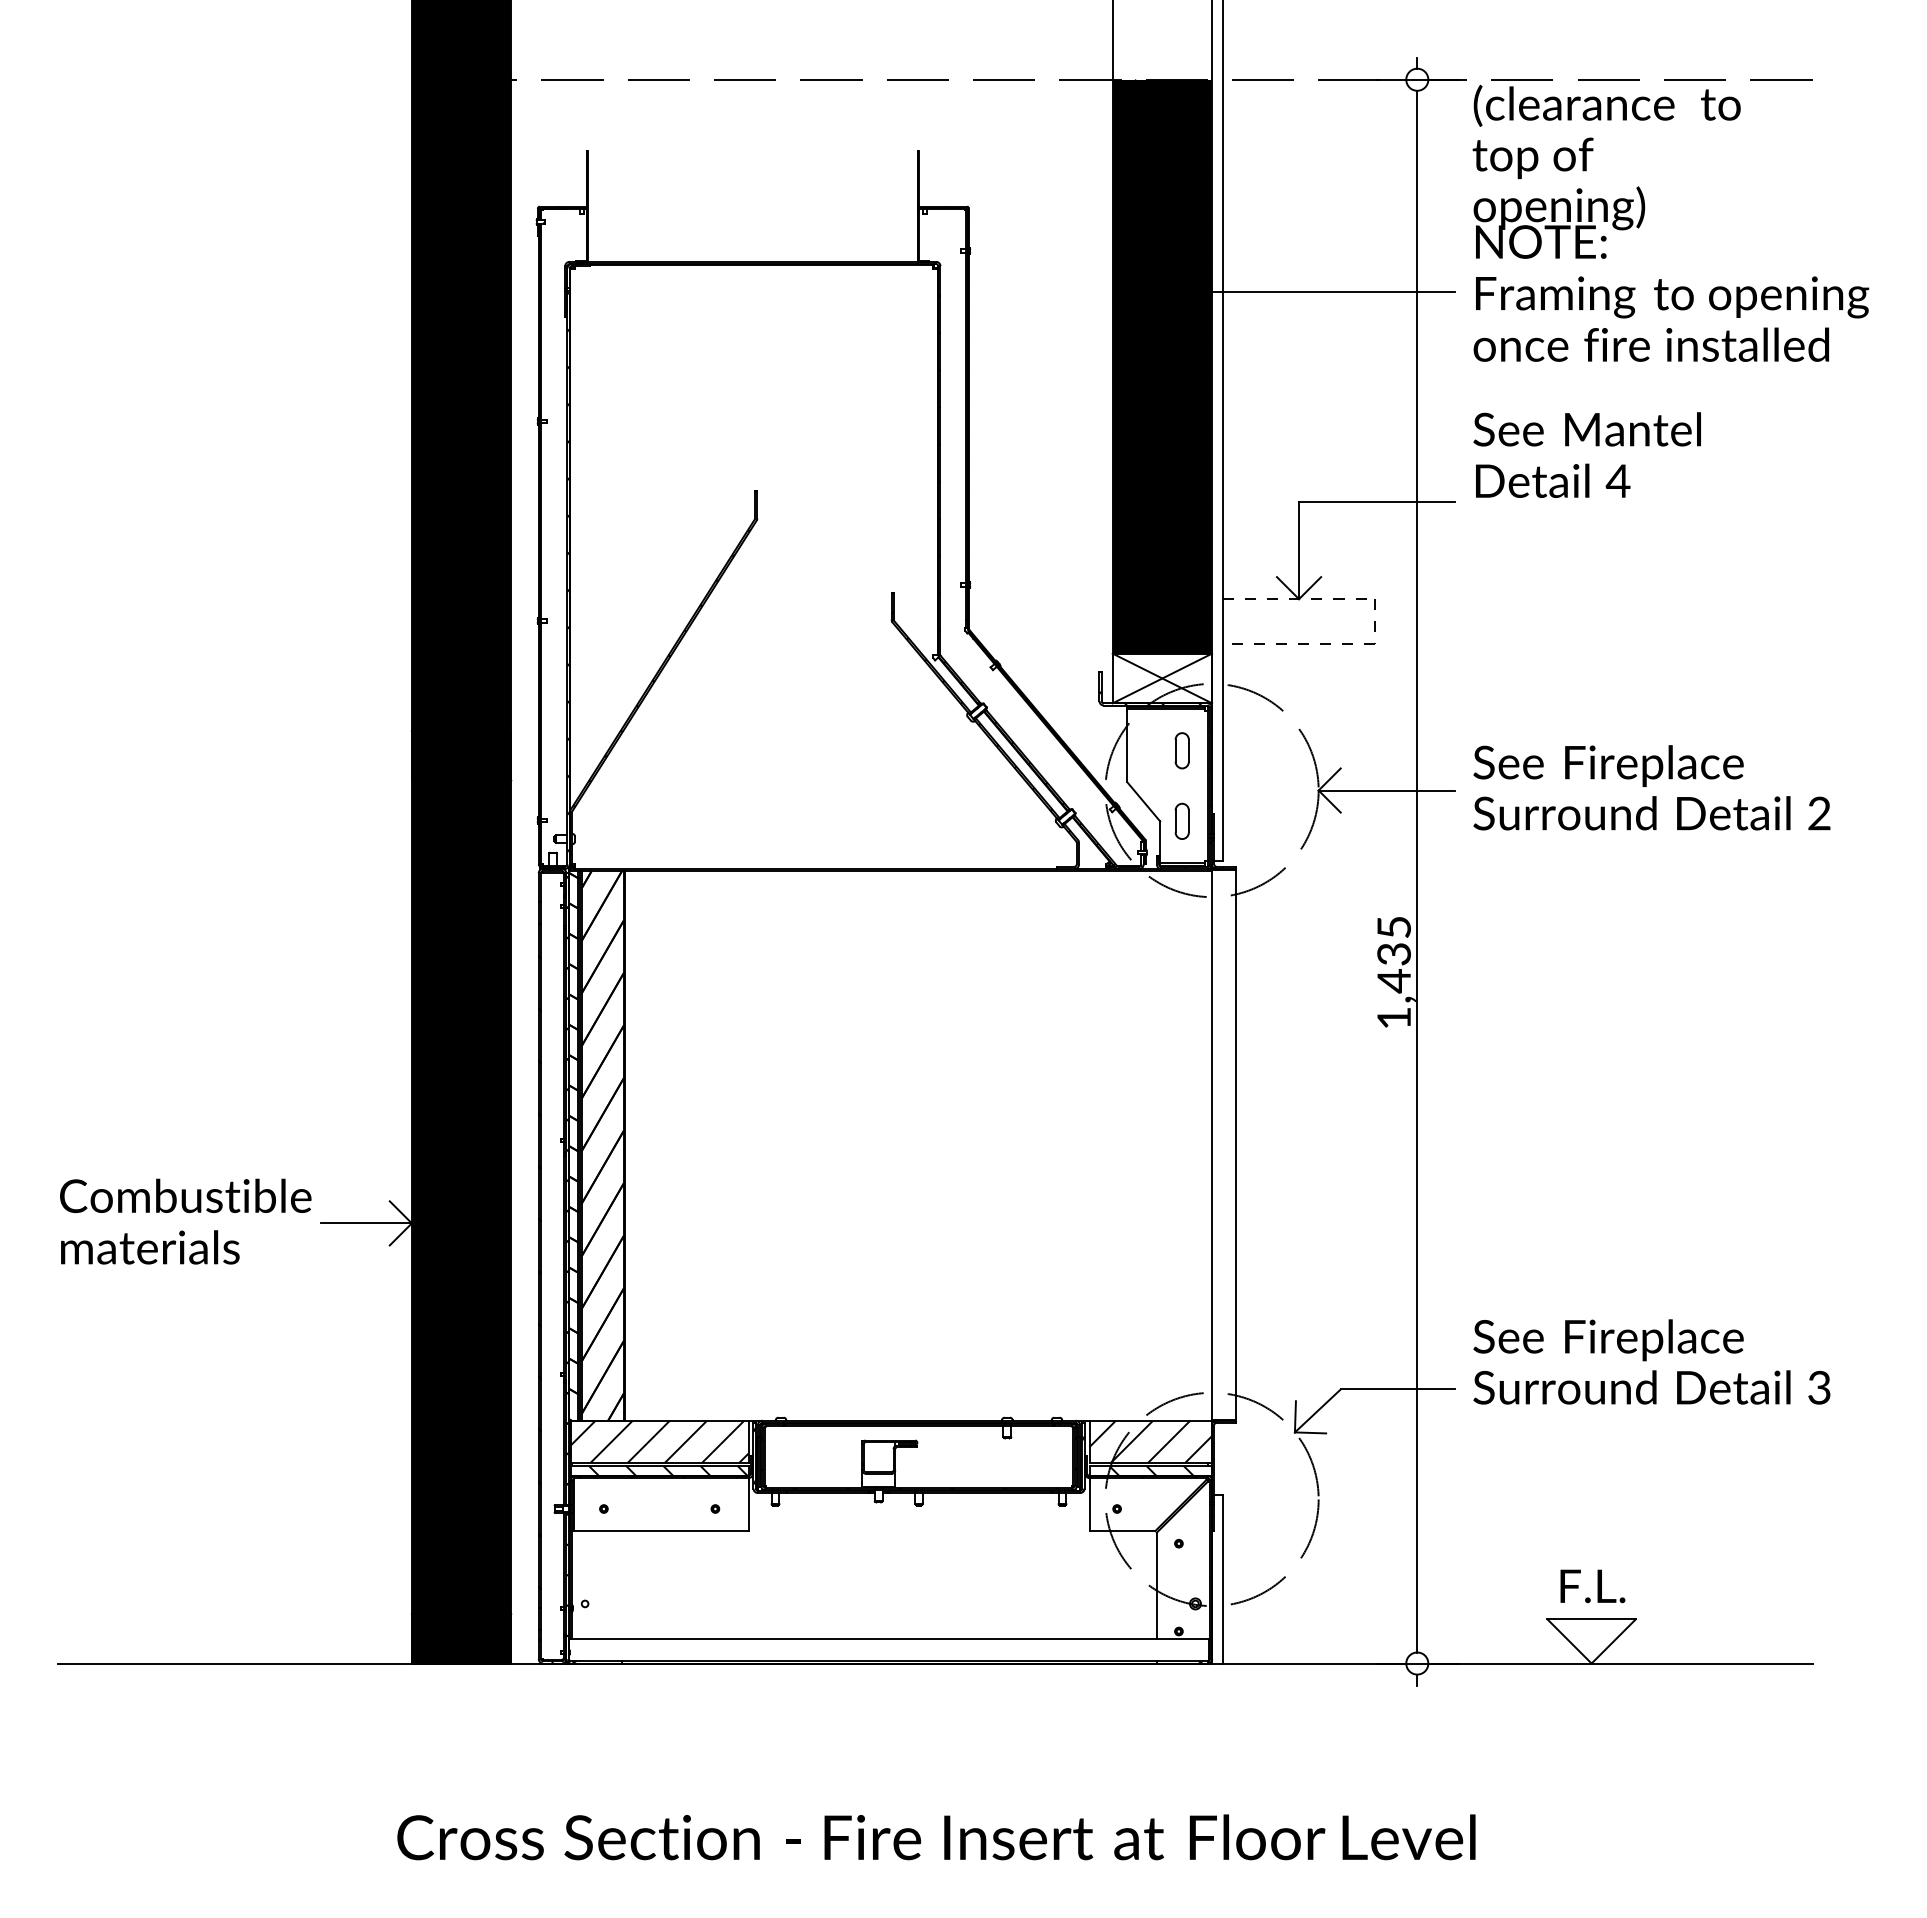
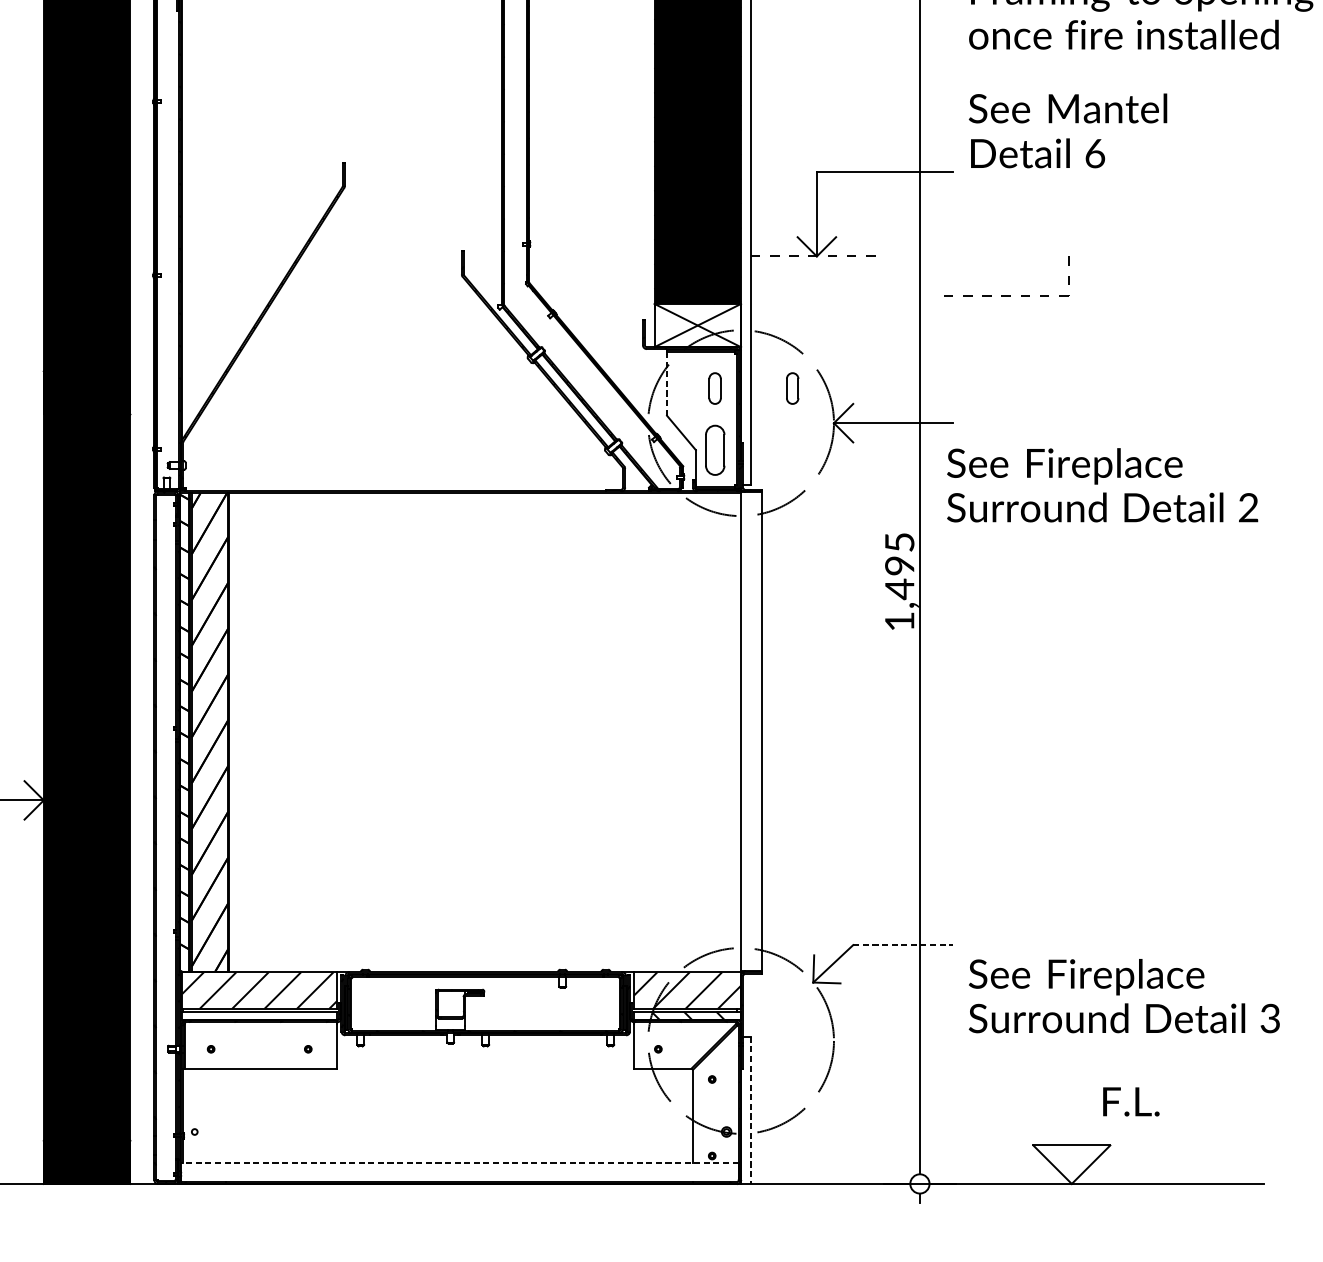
text: (1617, 480) -> (1094, 153), 4 -> 6
part: (1303, 643) -> (1006, 295), moved
line: (1127, 746) -> (667, 384), solid -> dashed
part: (1270, 750) -> (792, 388), added
text: (1651, 787) -> (1102, 485), moved
part: (1181, 820) -> (714, 449), size x1.6
text: (1393, 954) -> (899, 566), 1,435 -> 1,495
text: (1651, 1361) -> (1124, 995), moved
line: (1398, 1389) -> (903, 945), solid -> dashed
hatch: (668, 1470) -> (267, 1015), removed
line: (1223, 1579) -> (751, 1110), solid -> dashed
text: (1592, 1586) -> (1130, 1101), moved
line: (888, 1639) -> (459, 1162), solid -> dashed

